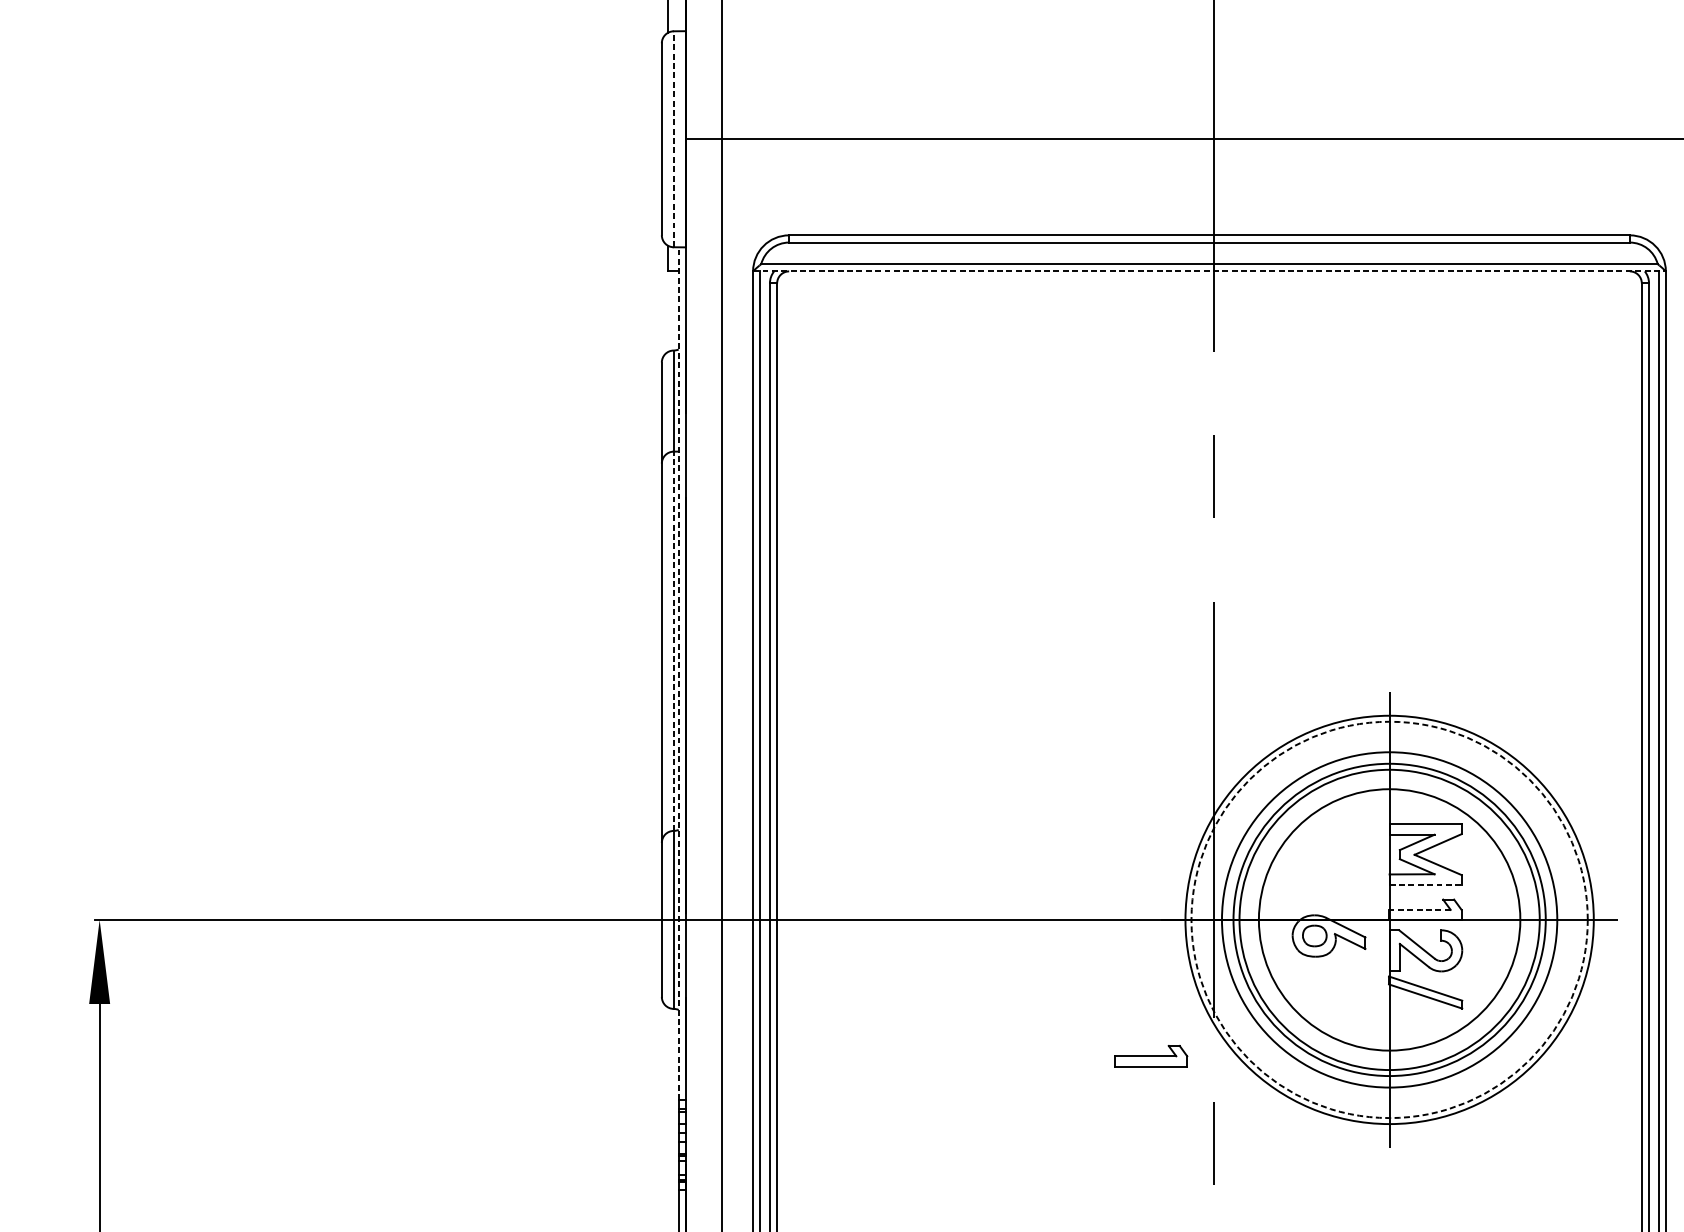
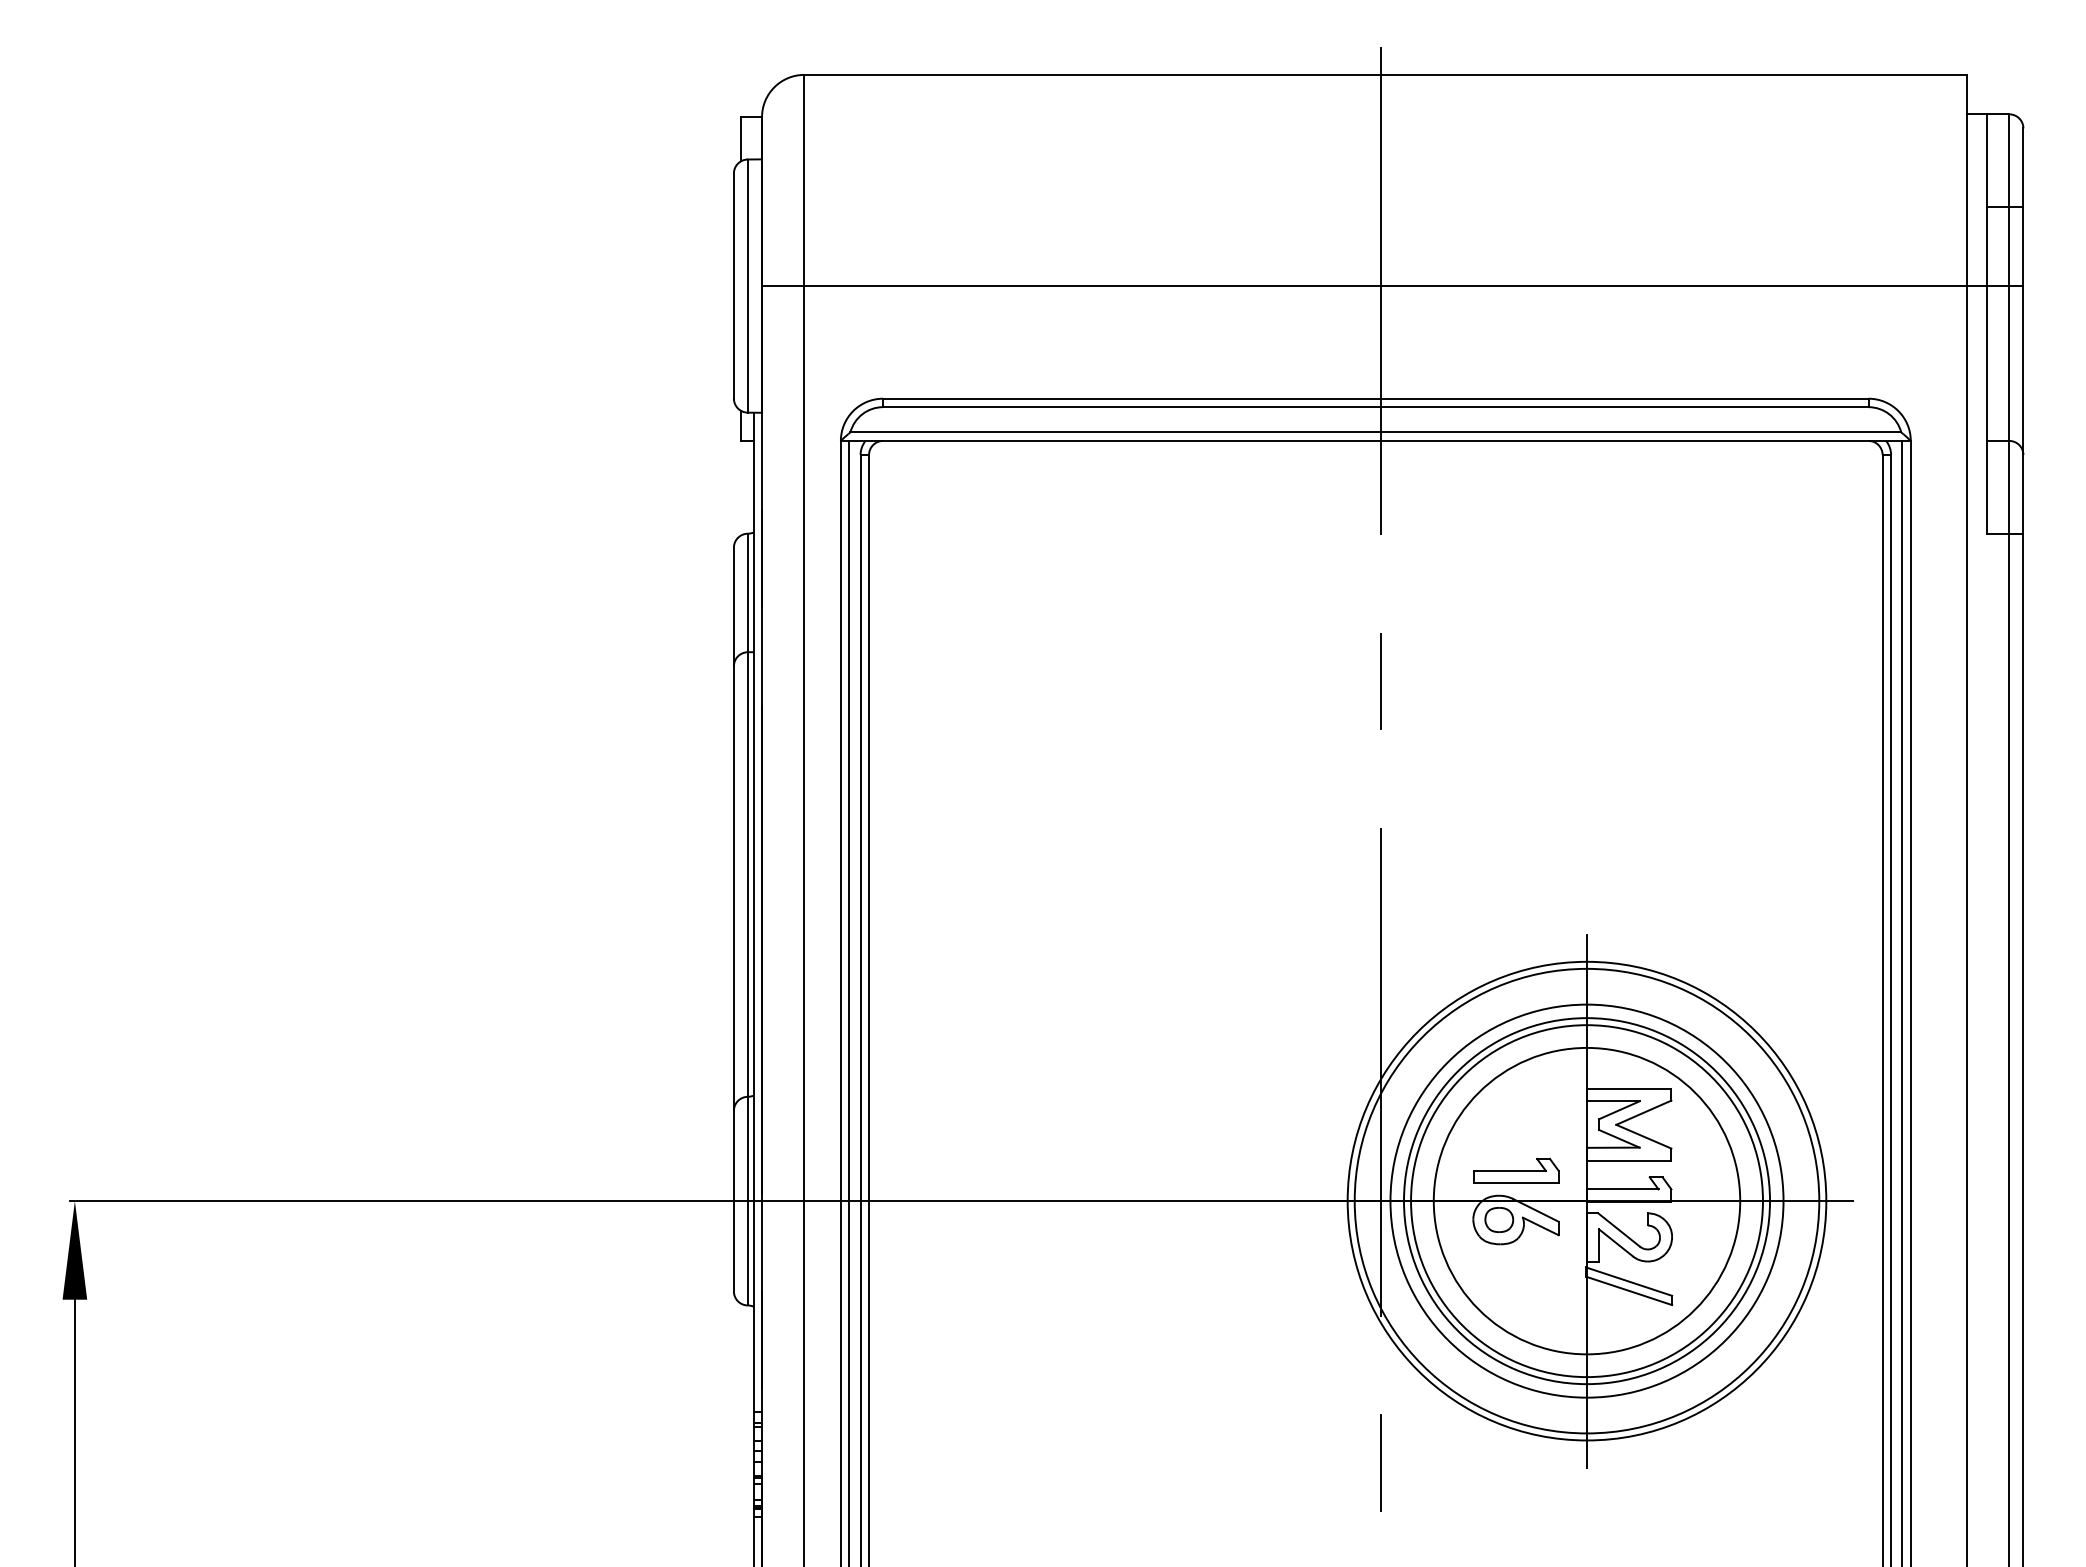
line: (673, 139) -> (747, 286), dashed -> solid
line: (1209, 271) -> (1375, 440), dashed -> solid
line: (673, 641) -> (747, 874), dashed -> solid
line: (678, 673) -> (753, 912), dashed -> solid
line: (1425, 885) -> (1629, 1160), dashed -> solid
line: (1419, 909) -> (1622, 1189), dashed -> solid
circle: (1389, 919) -> (1586, 1200), dashed -> solid
part: (1151, 1055) -> (1516, 1170), moved

